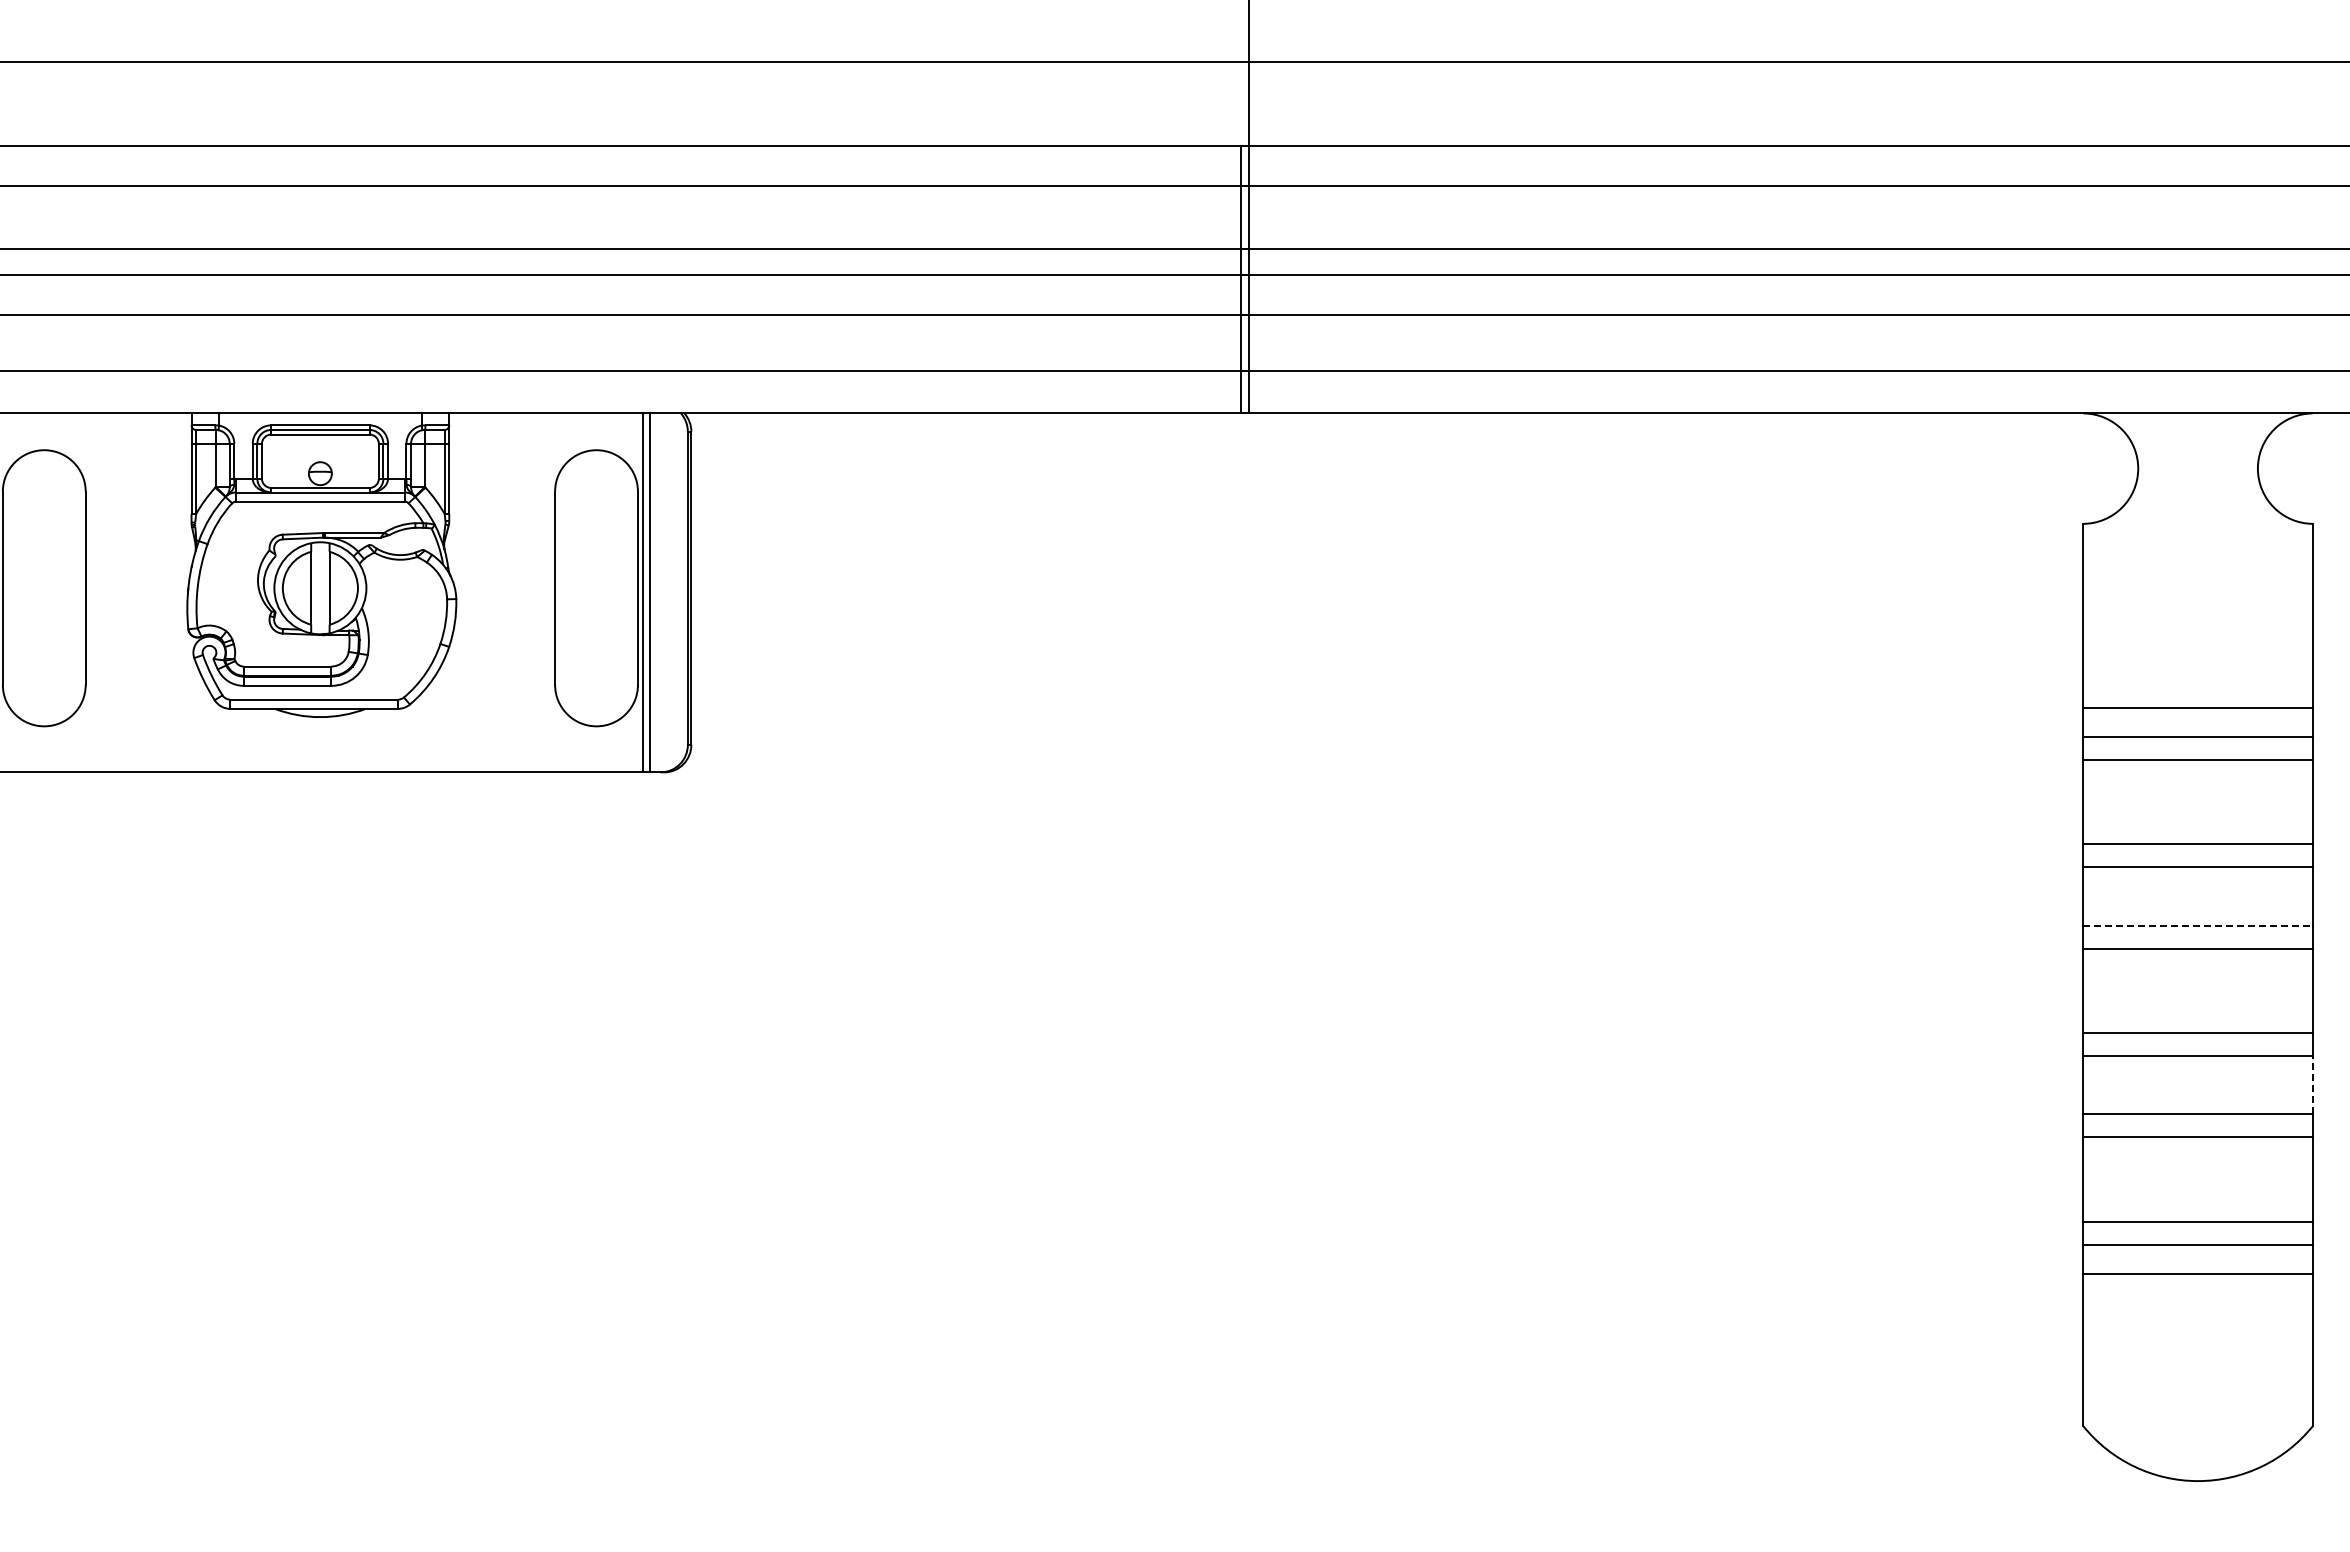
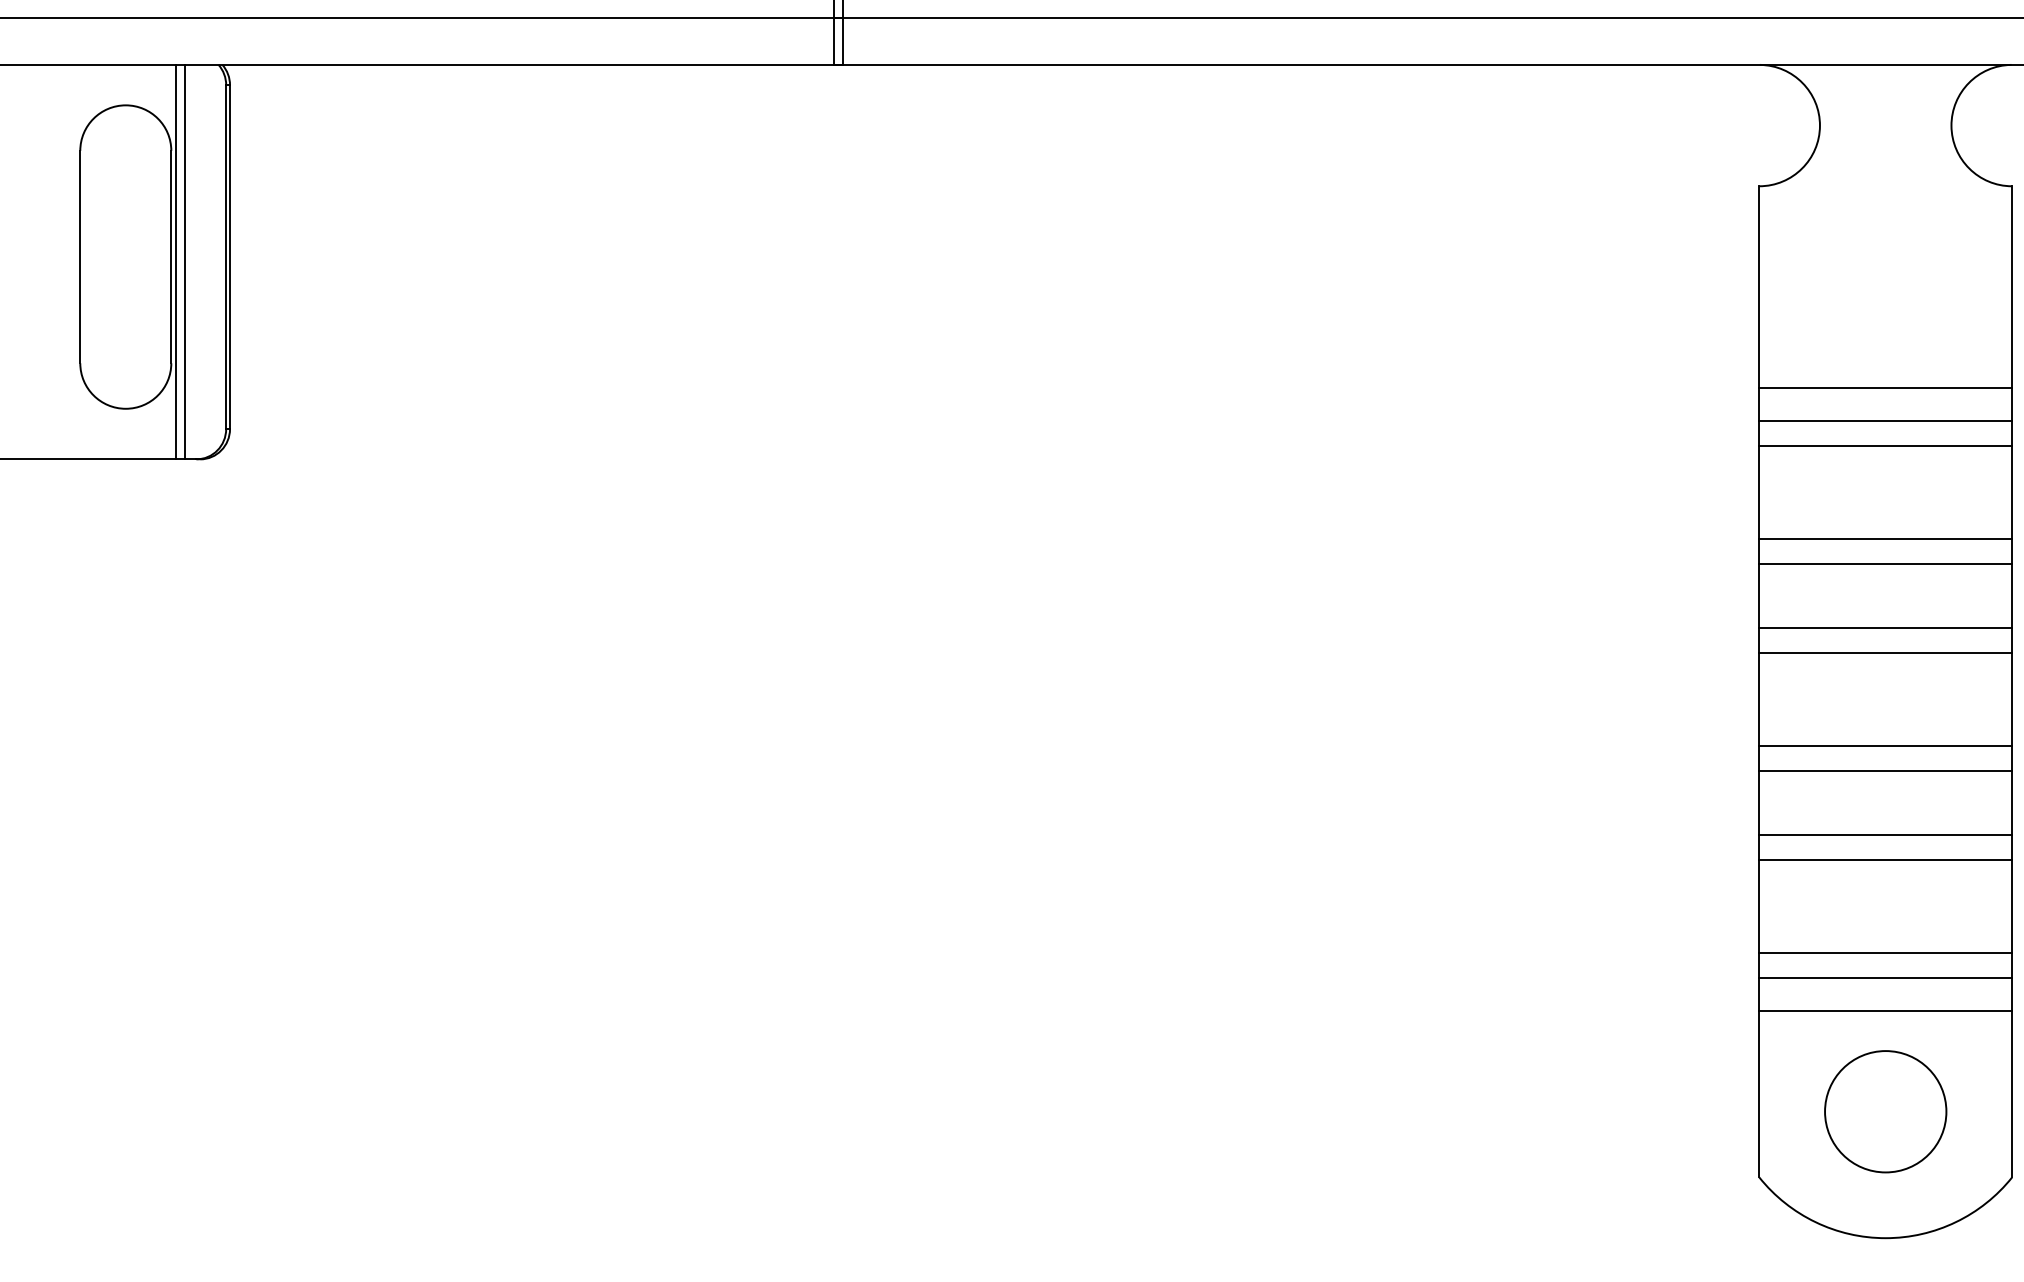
line: (2198, 925) -> (1886, 627), dashed -> solid
line: (2313, 1084) -> (2012, 802), dashed -> solid
circle: (2198, 1365) -> (1886, 1111), added

